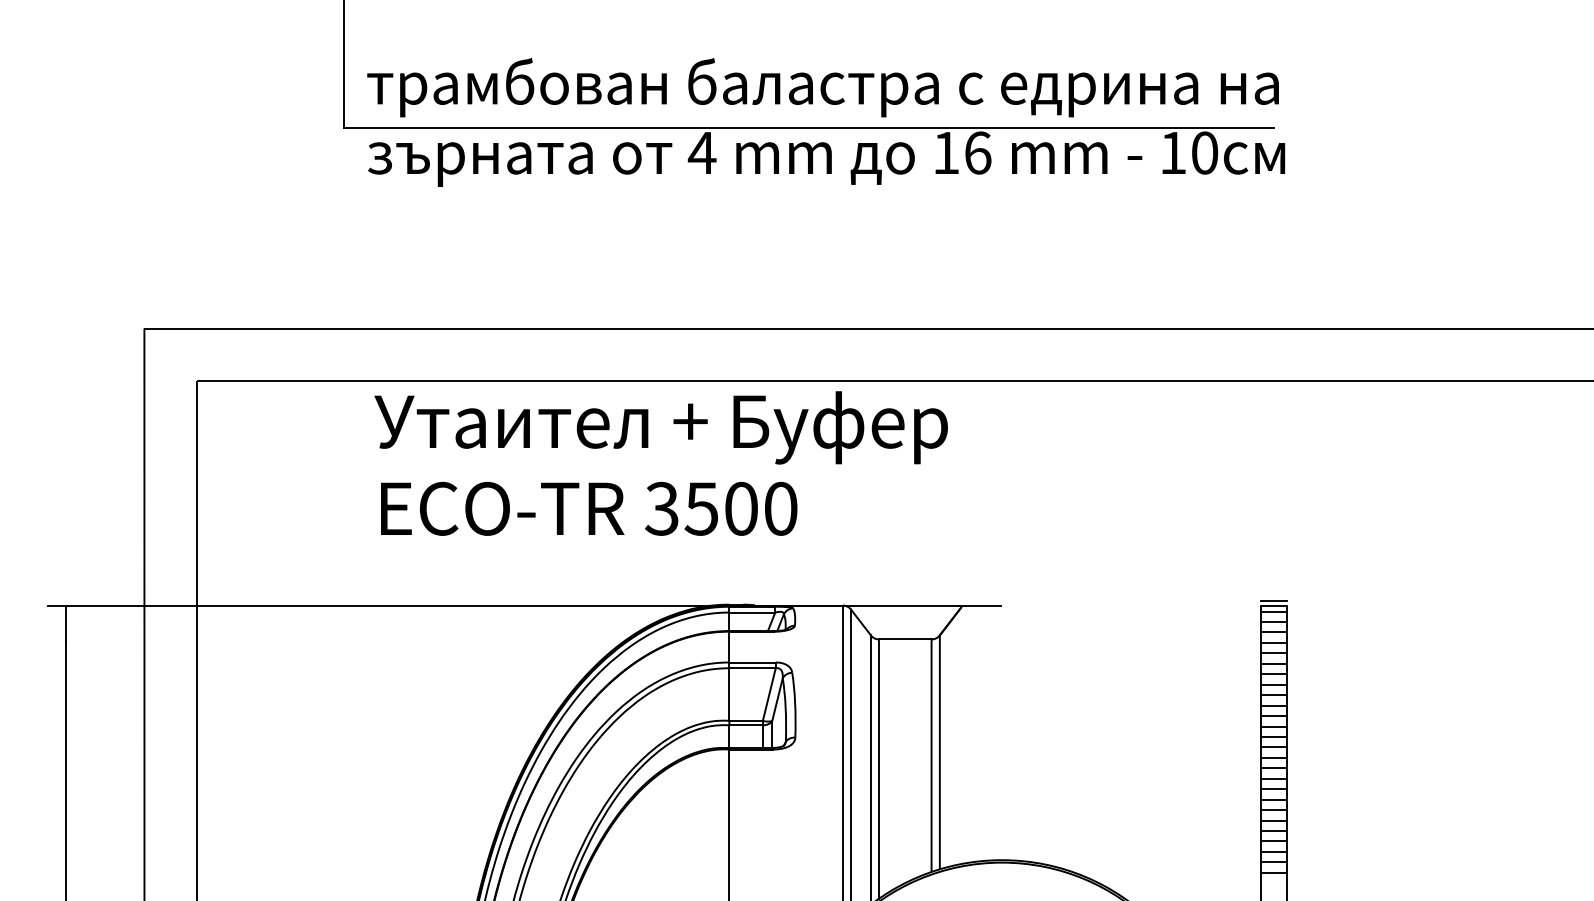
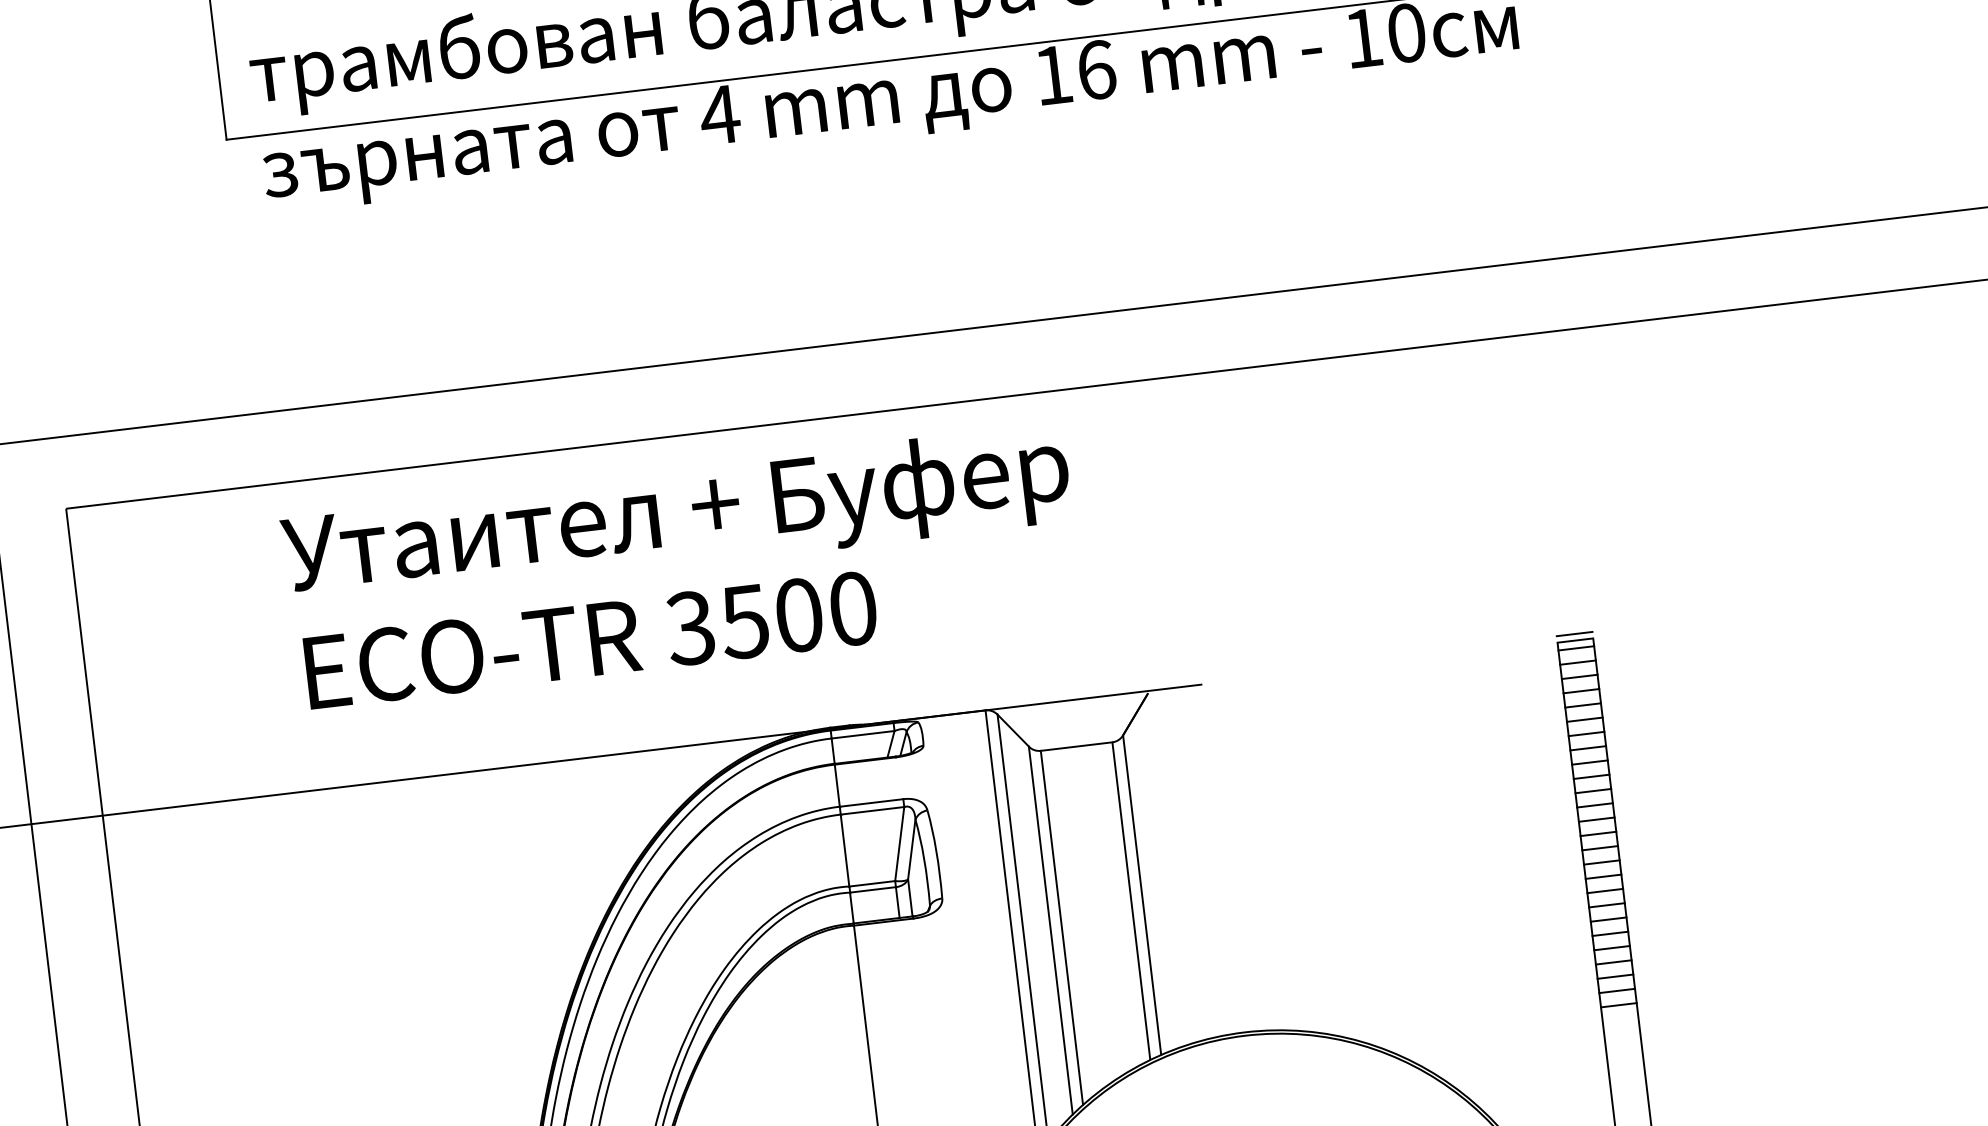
text: (660, 463) -> (681, 566), moved

